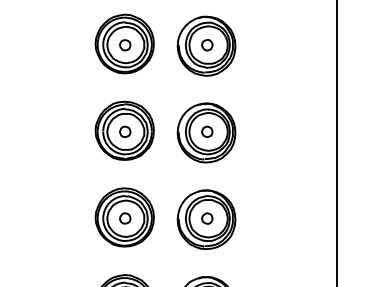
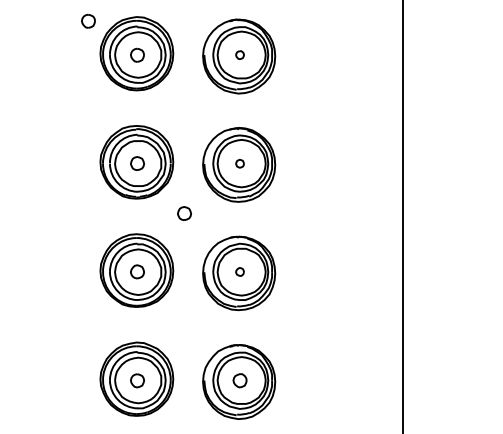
part: (86, 17) -> (88, 20), added
part: (206, 44) -> (239, 54), size x0.6
part: (206, 131) -> (239, 163), size x0.6
part: (162, 171) -> (184, 213), added
part: (206, 218) -> (239, 271), size x0.6

